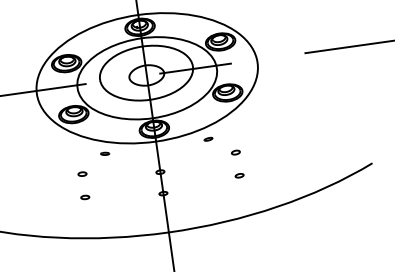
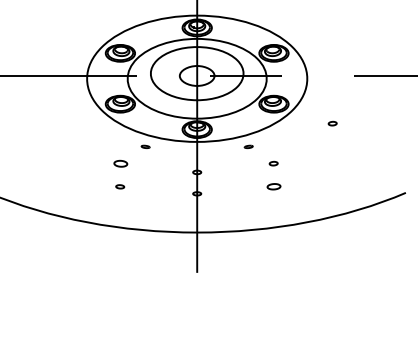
part: (289, 104) -> (332, 123), added
part: (82, 174) -> (120, 163), size x1.6
part: (239, 175) -> (274, 186), size x1.6

